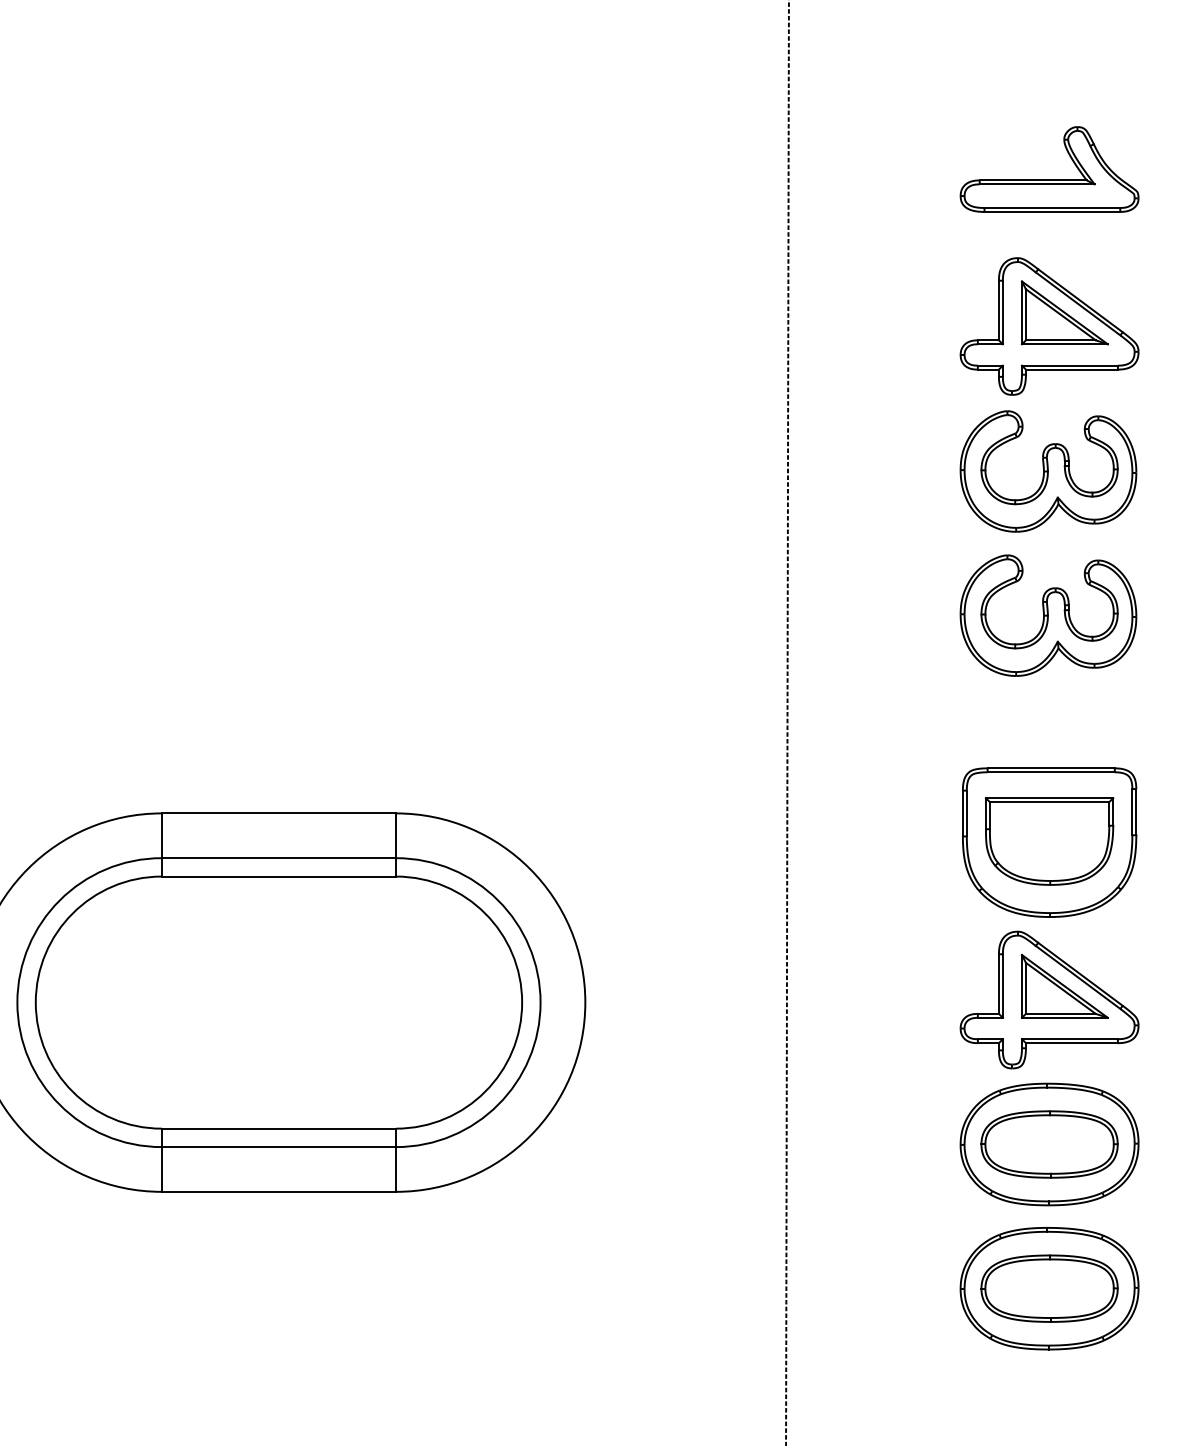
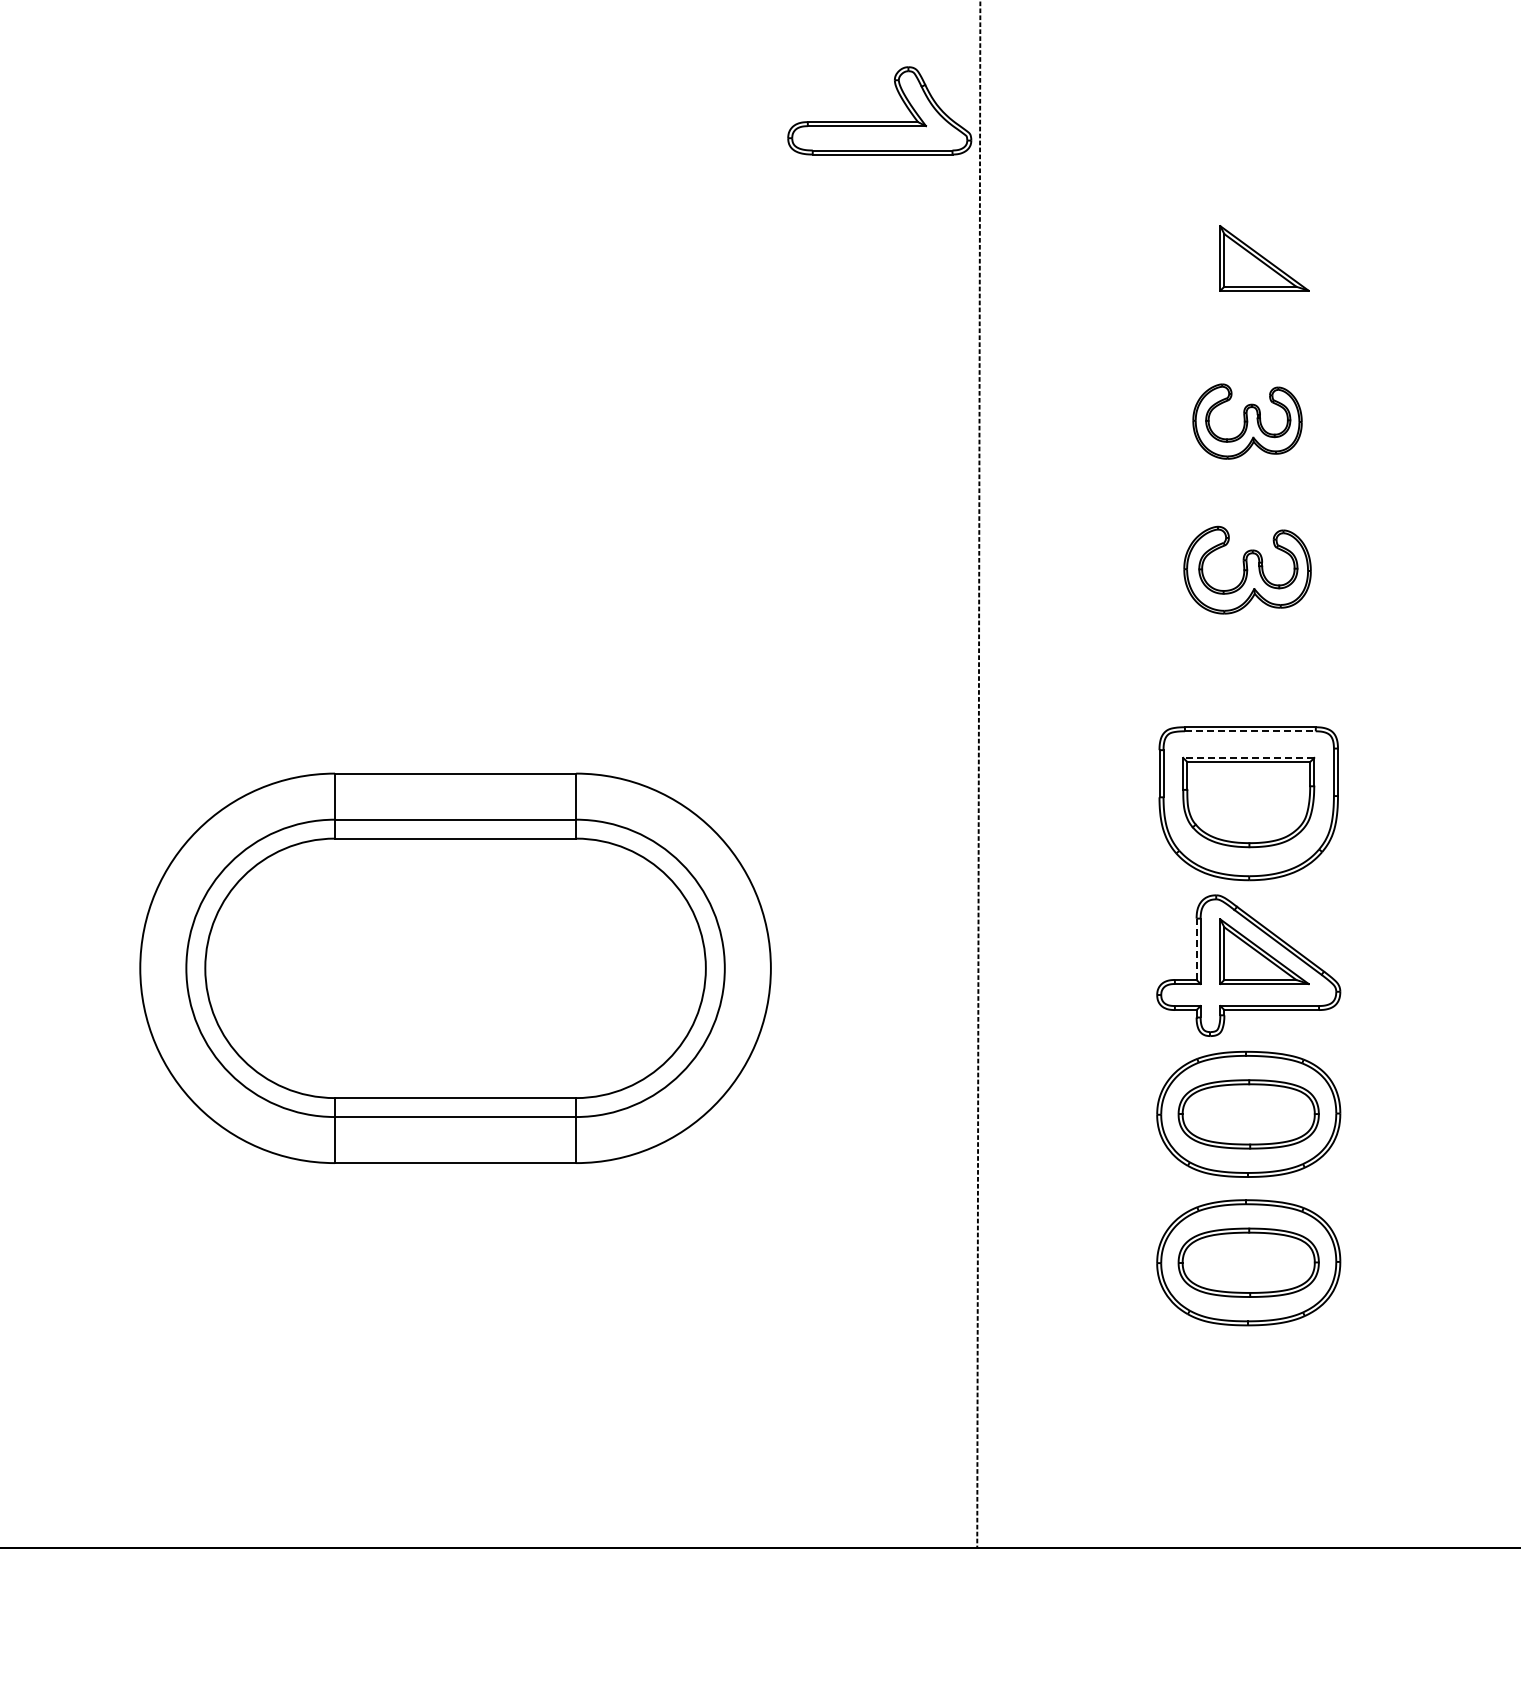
part: (1049, 179) -> (879, 121), moved
part: (1049, 326) -> (1248, 272), removed
part: (1048, 471) -> (1247, 421), size x0.6
part: (1048, 616) -> (1247, 570), size x0.7
line: (1051, 772) -> (1250, 731), solid -> dashed
line: (1049, 797) -> (1248, 757), solid -> dashed
line: (998, 984) -> (1196, 949), solid -> dashed

